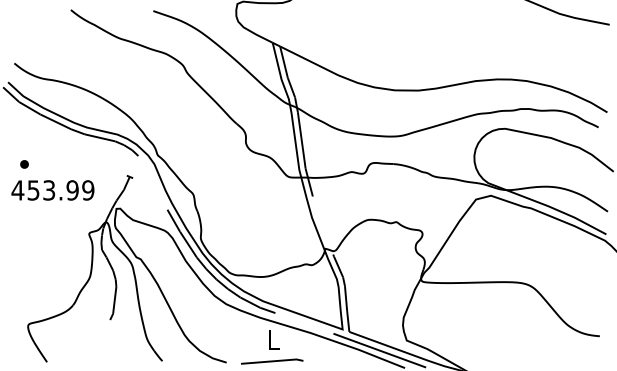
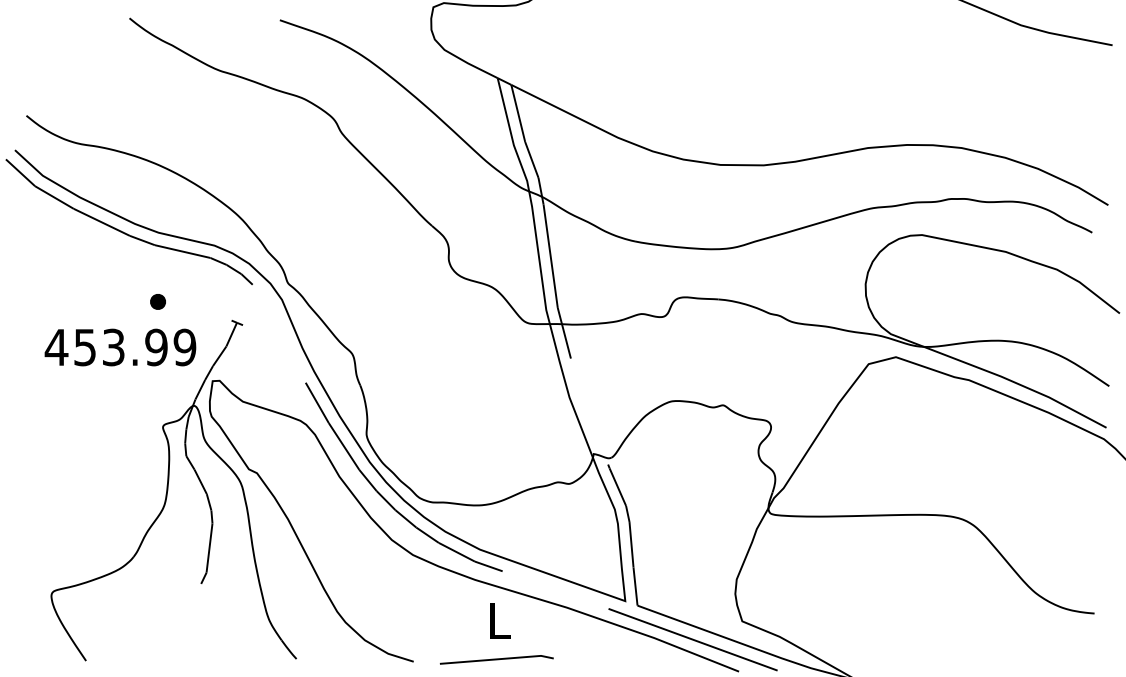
part: (24, 164) -> (157, 302), moved
text: (52, 190) -> (119, 347), moved

